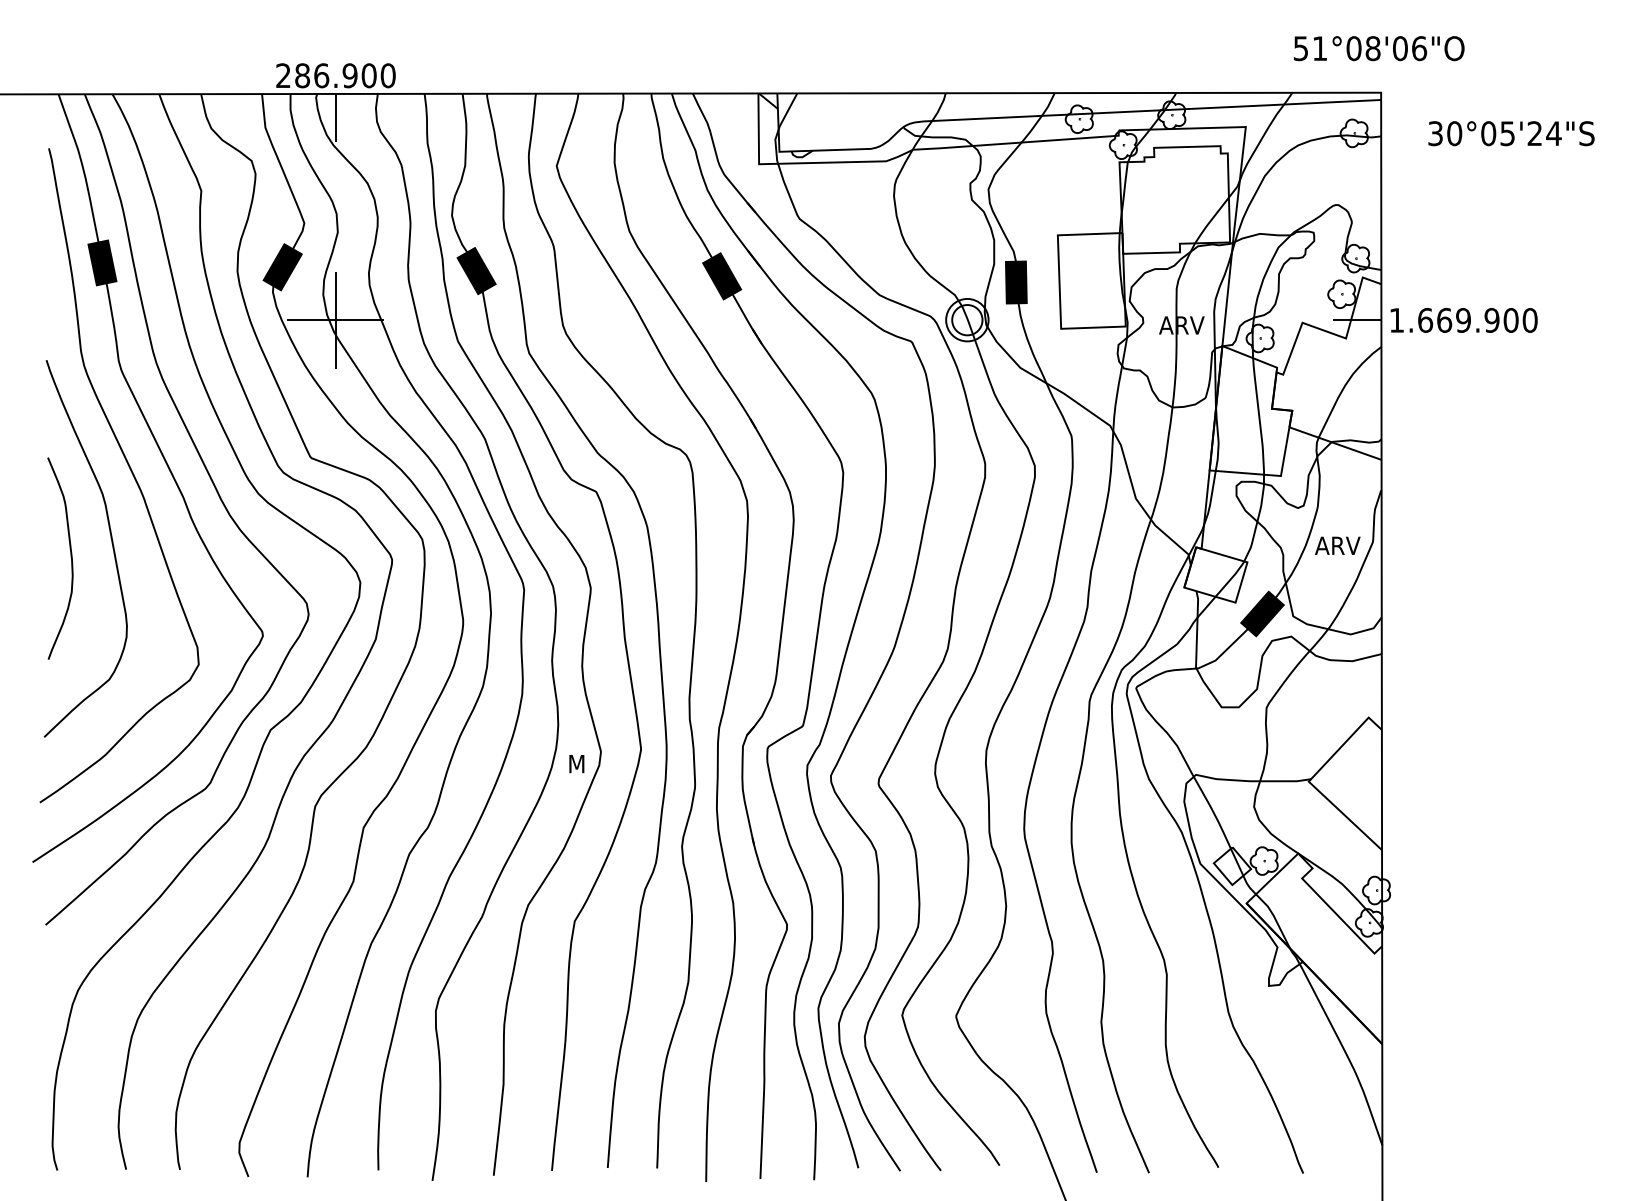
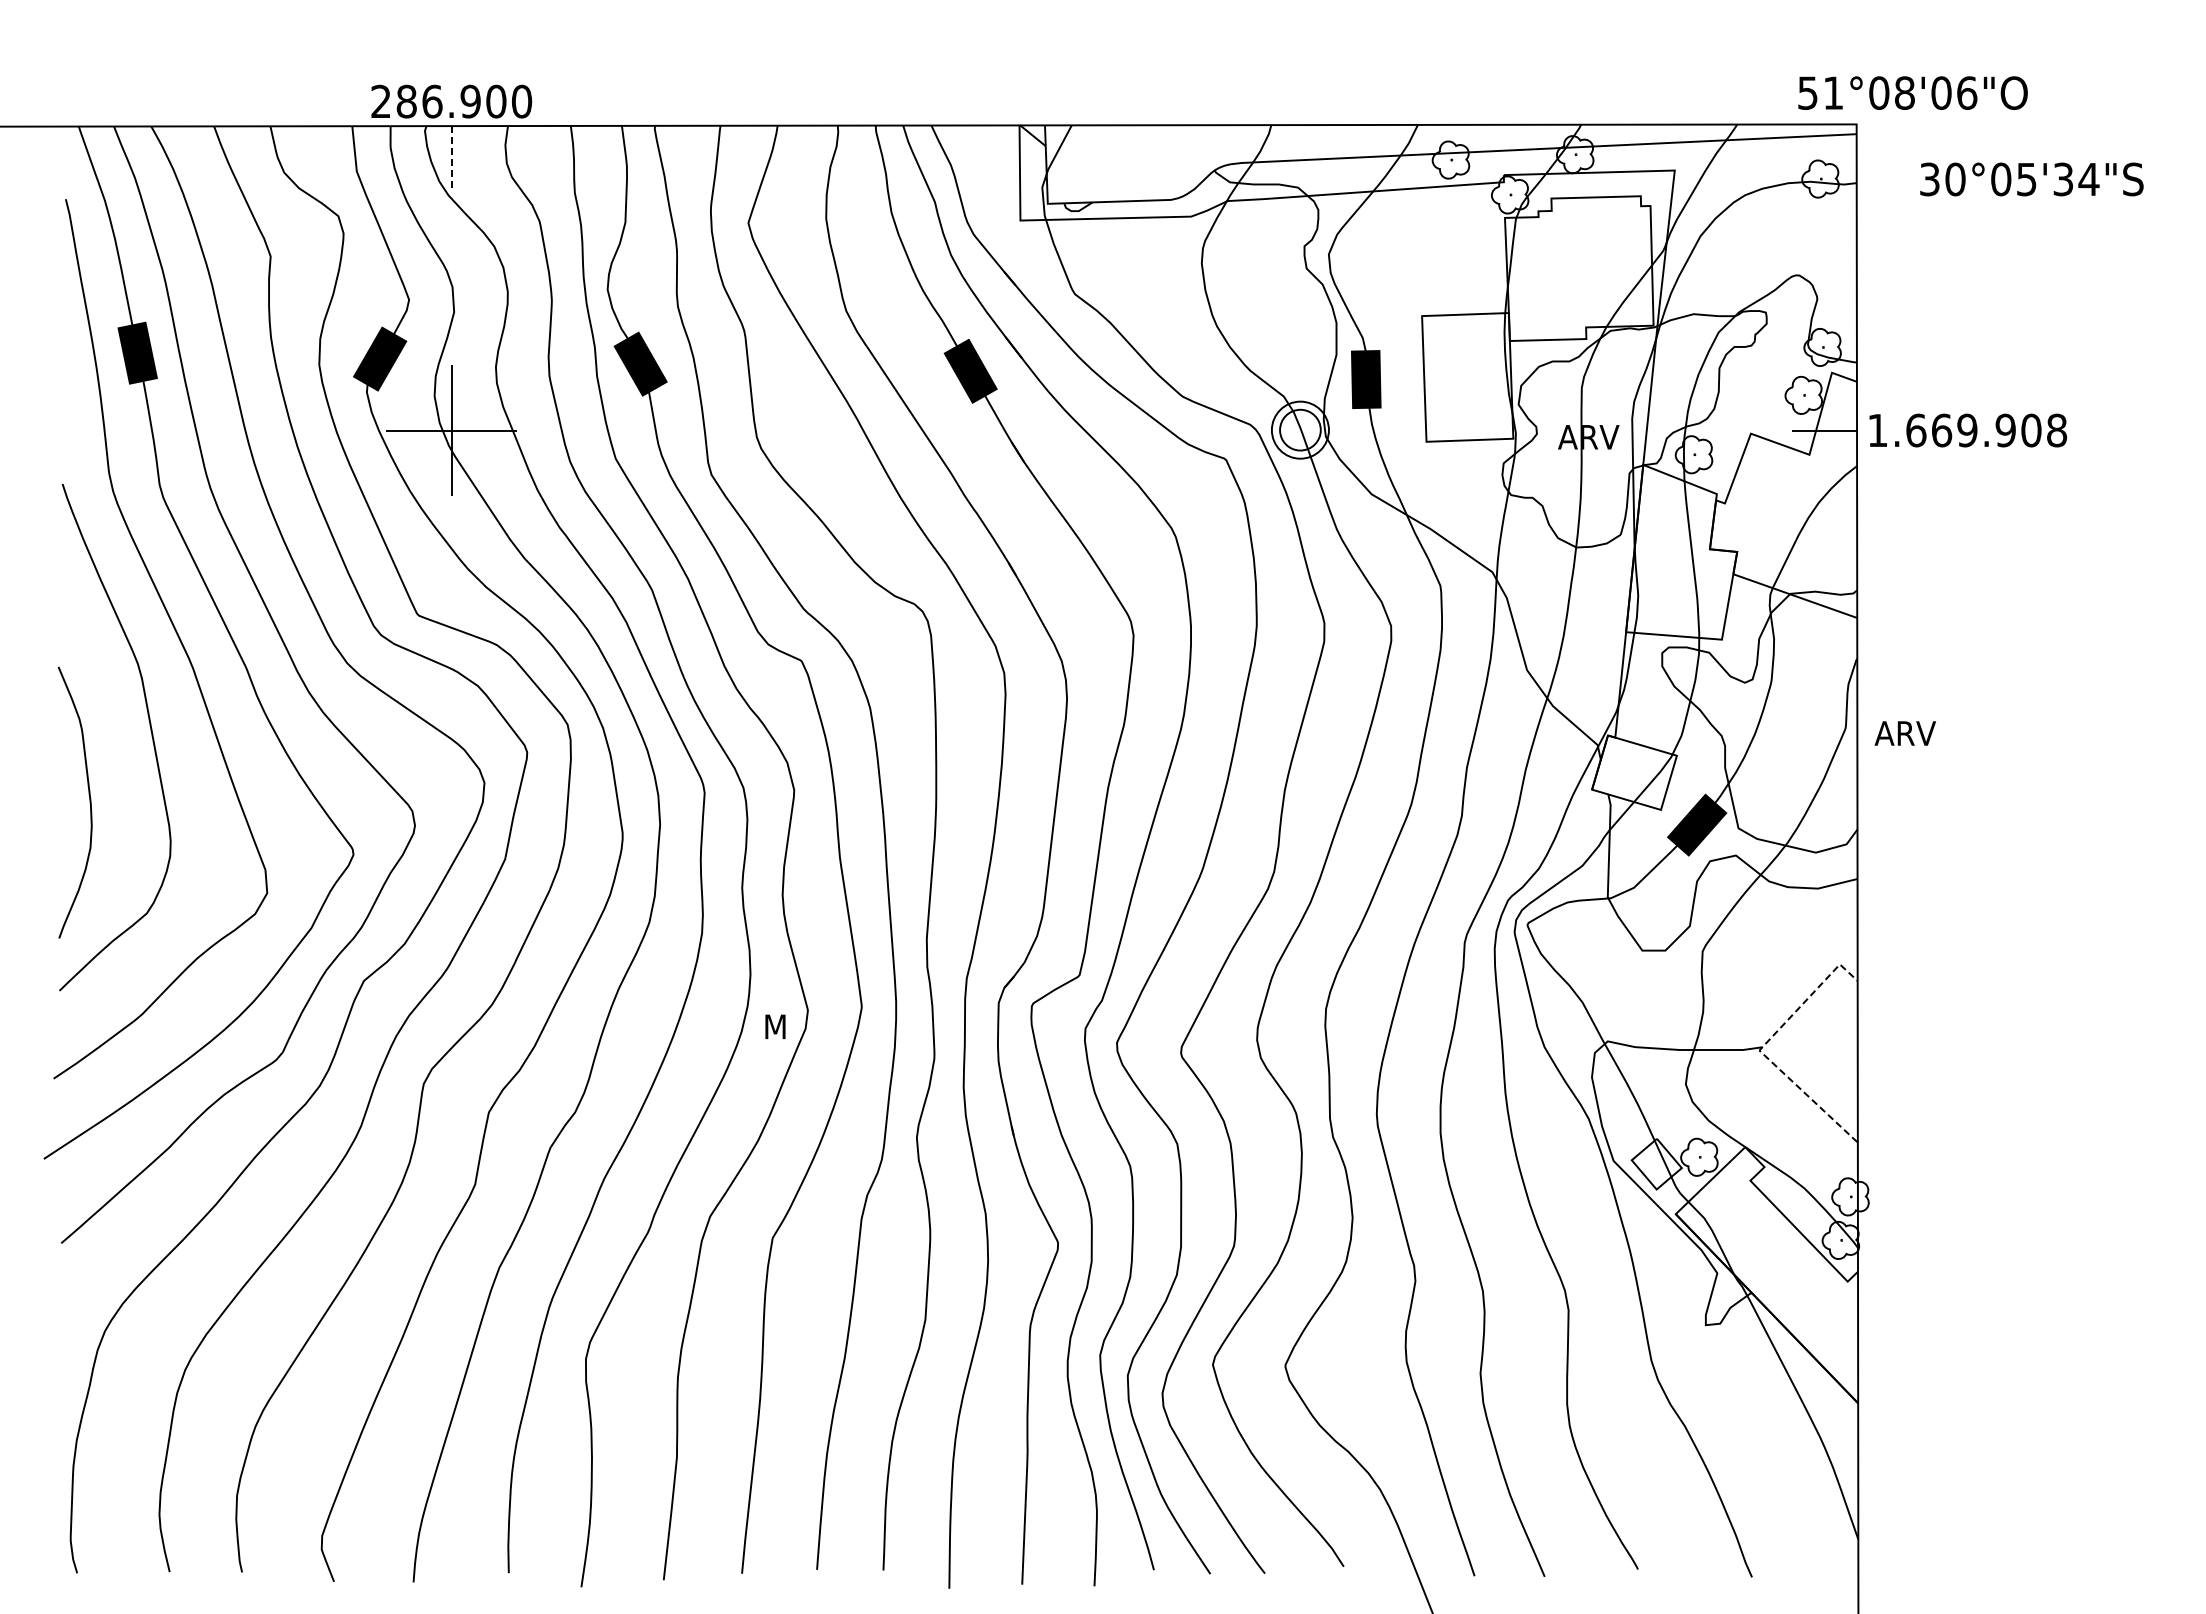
text: (1378, 48) -> (1912, 92), moved
line: (335, 118) -> (451, 158), solid -> dashed
text: (1535, 133) -> (2063, 179), 30°05'24"S -> 30°05'34"S
text: (1530, 320) -> (2057, 430), 1.669.900 -> 1.669.908
text: (1337, 545) -> (1904, 733), moved
curve: (71, 558) -> (89, 802), moved
line: (1311, 779) -> (1762, 1047), solid -> dashed

